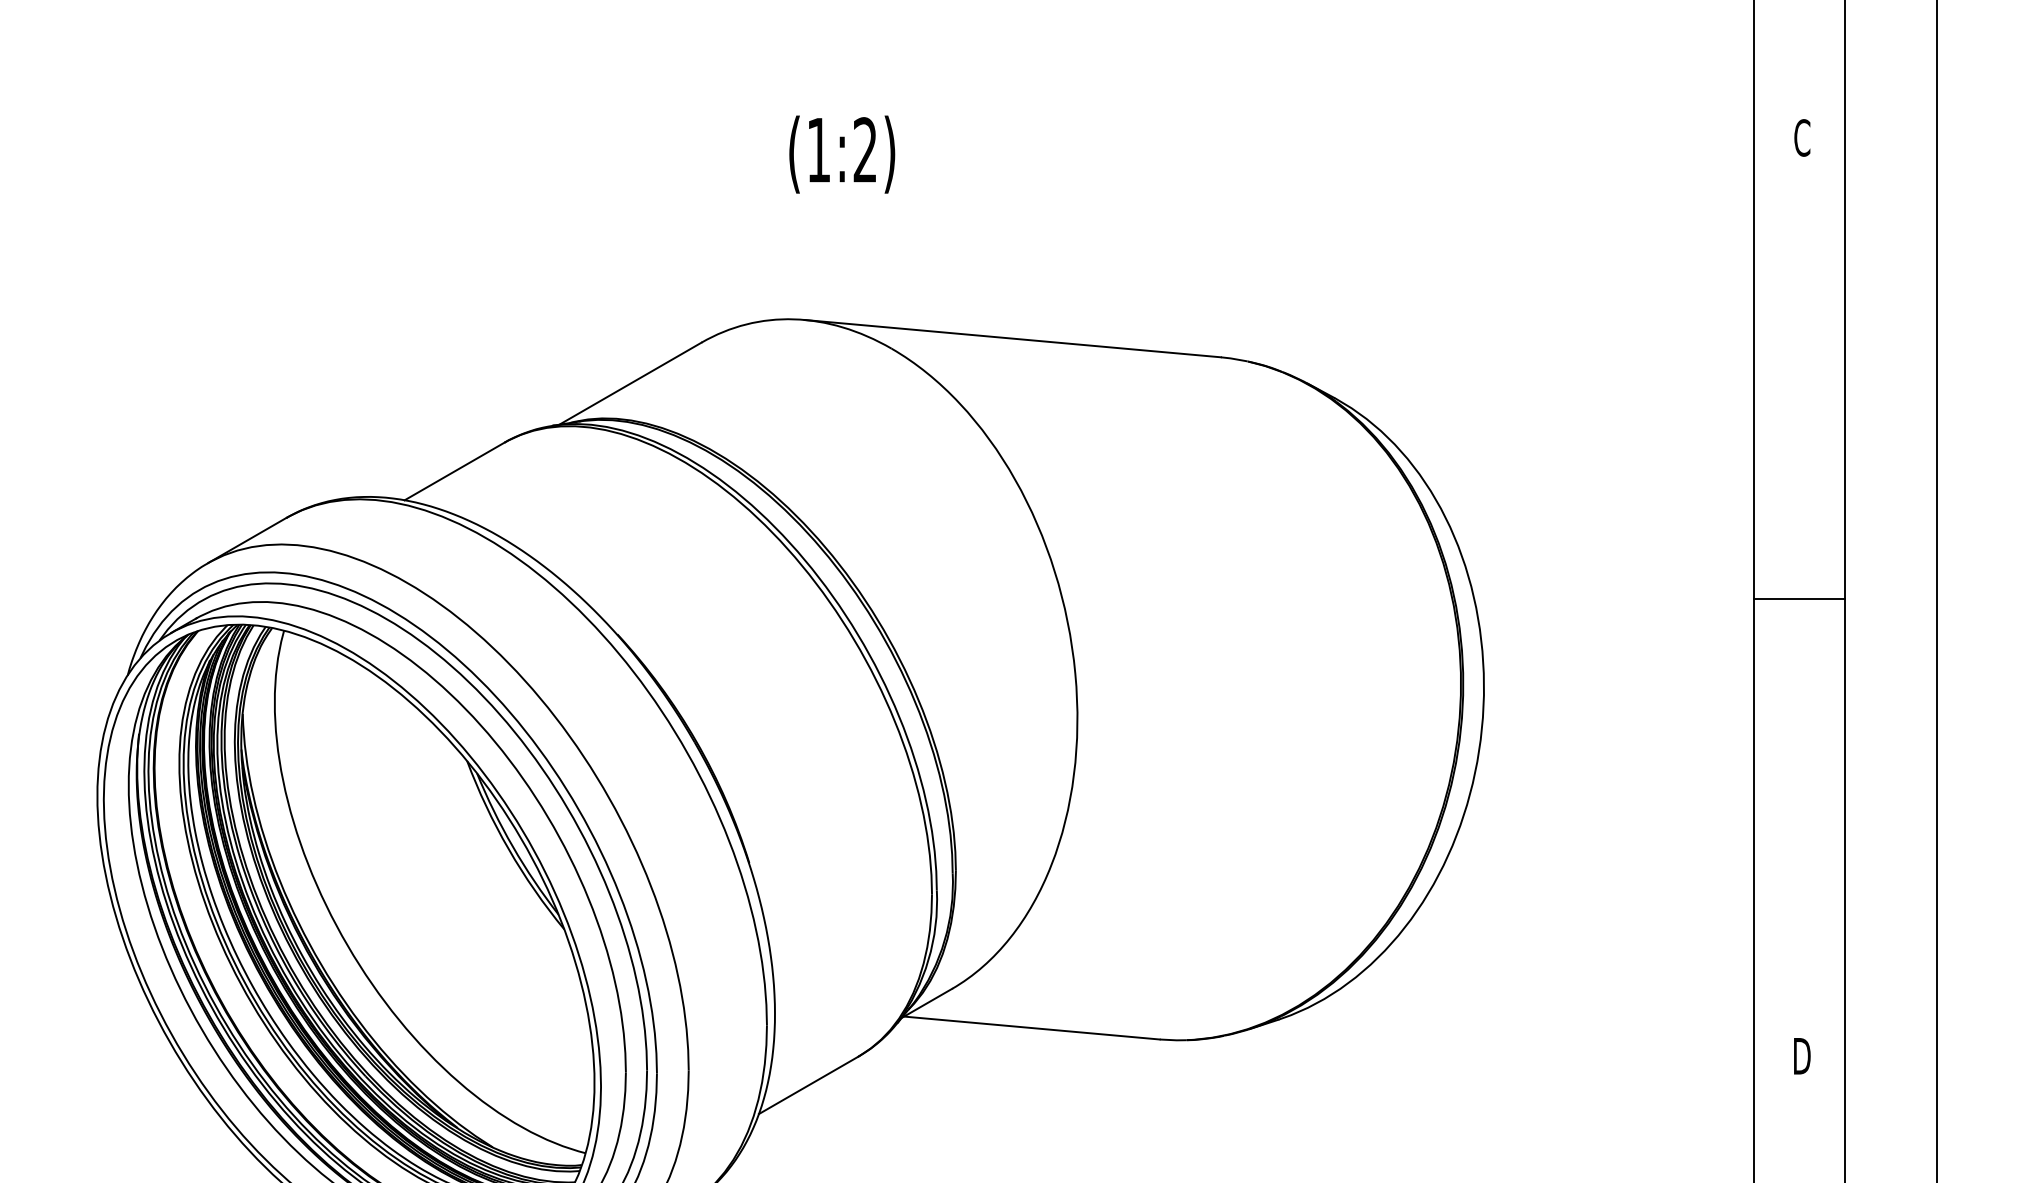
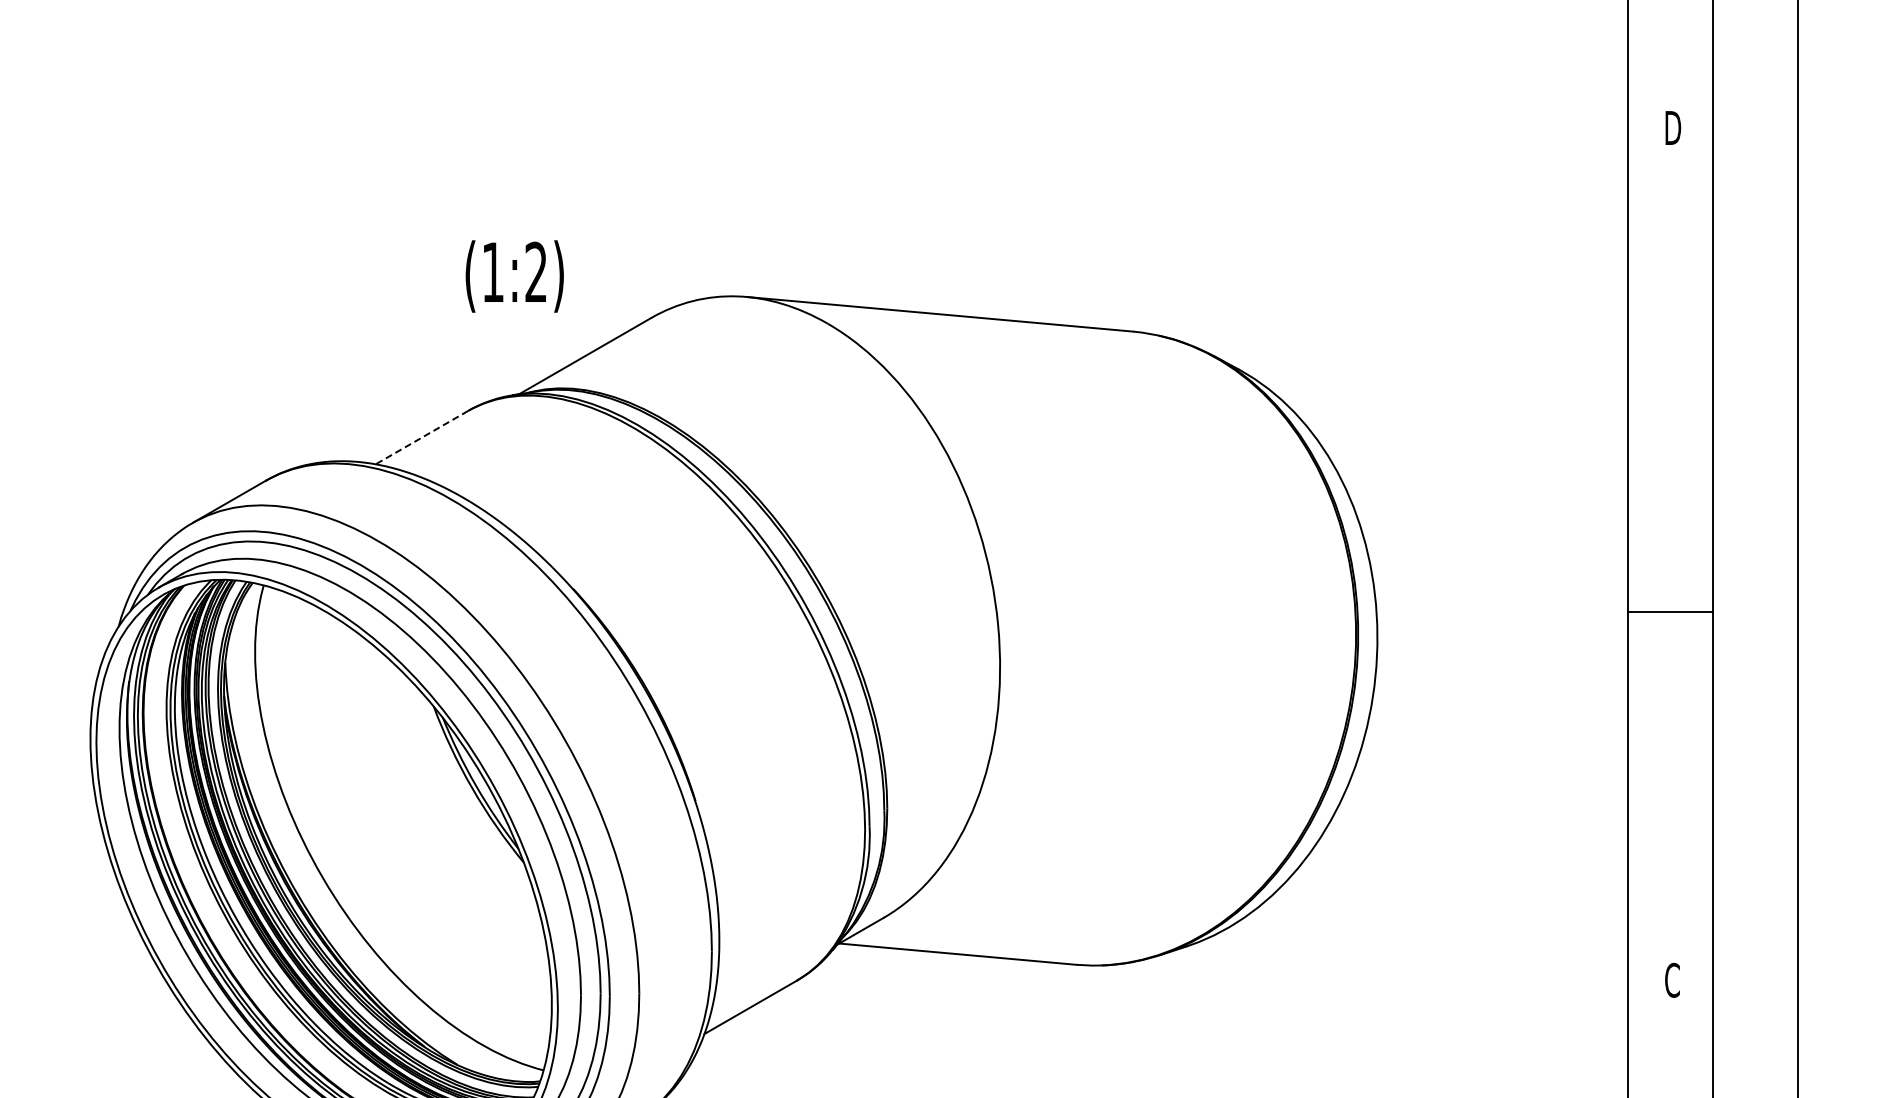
text: (1802, 137) -> (1673, 127), C -> D
text: (841, 154) -> (514, 276), moved
line: (454, 471) -> (421, 437), solid -> dashed
line: (1798, 598) -> (1669, 611), moved
text: (1801, 1055) -> (1672, 979), D -> C

